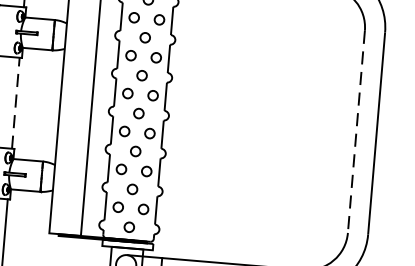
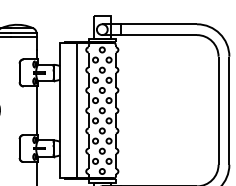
line: (15, 102) -> (36, 110), dashed -> solid
line: (356, 133) -> (218, 111), dashed -> solid

